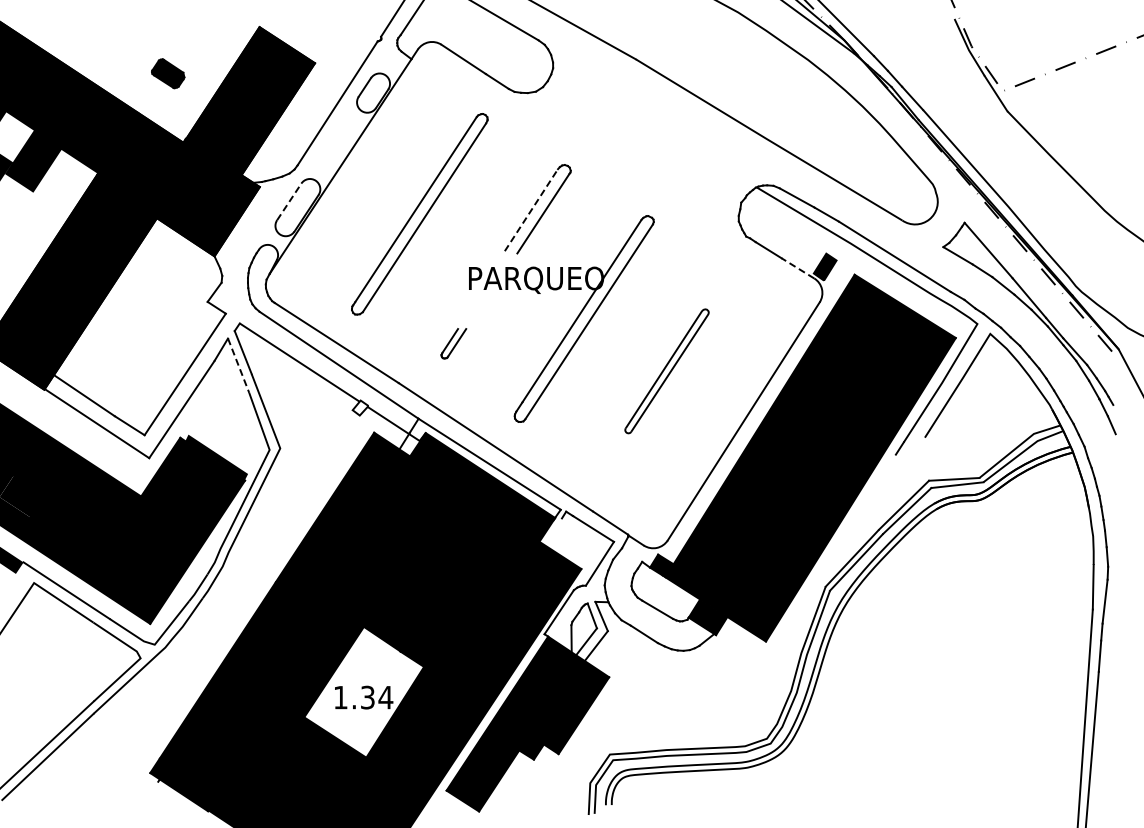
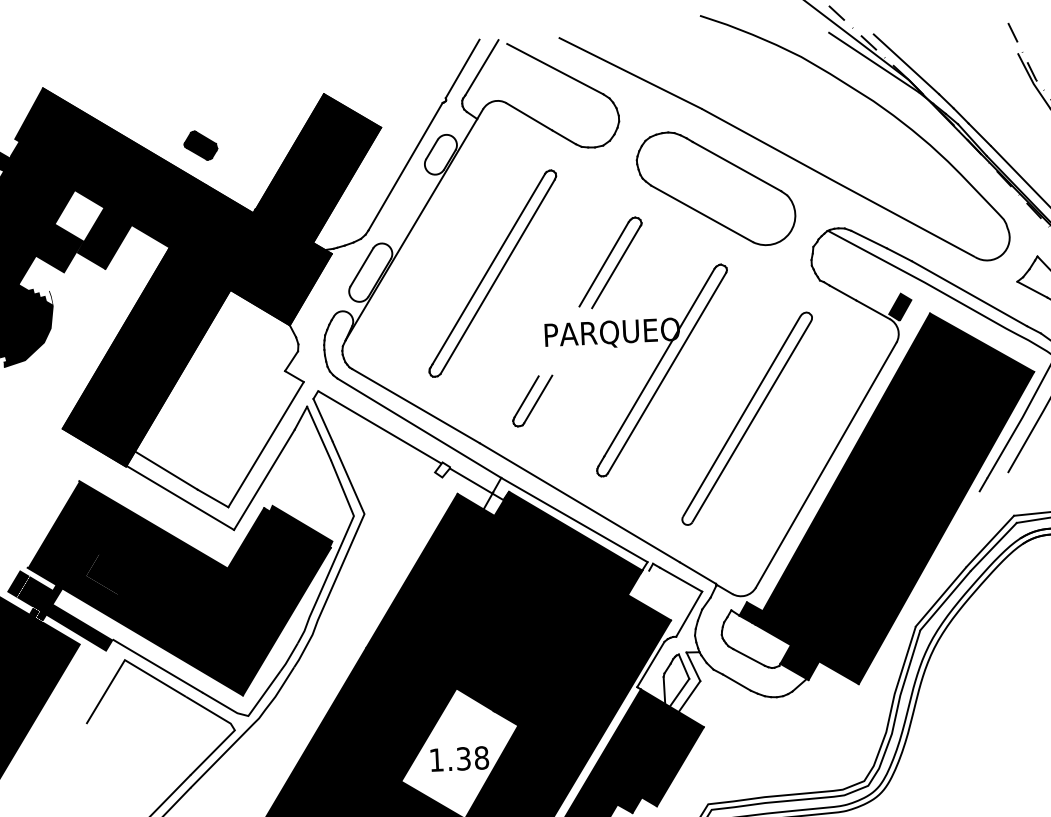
part: (168, 73) -> (201, 145), moved
part: (646, 139) -> (715, 188), added
line: (289, 201) -> (362, 266), dashed -> solid
line: (531, 210) -> (604, 264), dashed -> solid
line: (797, 268) -> (872, 309), dashed -> solid
part: (453, 343) -> (532, 401), size x1.67
line: (238, 366) -> (318, 434), dashed -> solid
part: (666, 371) -> (746, 419), size x1.67
text: (385, 697) -> (481, 757), 1.34 -> 1.38

